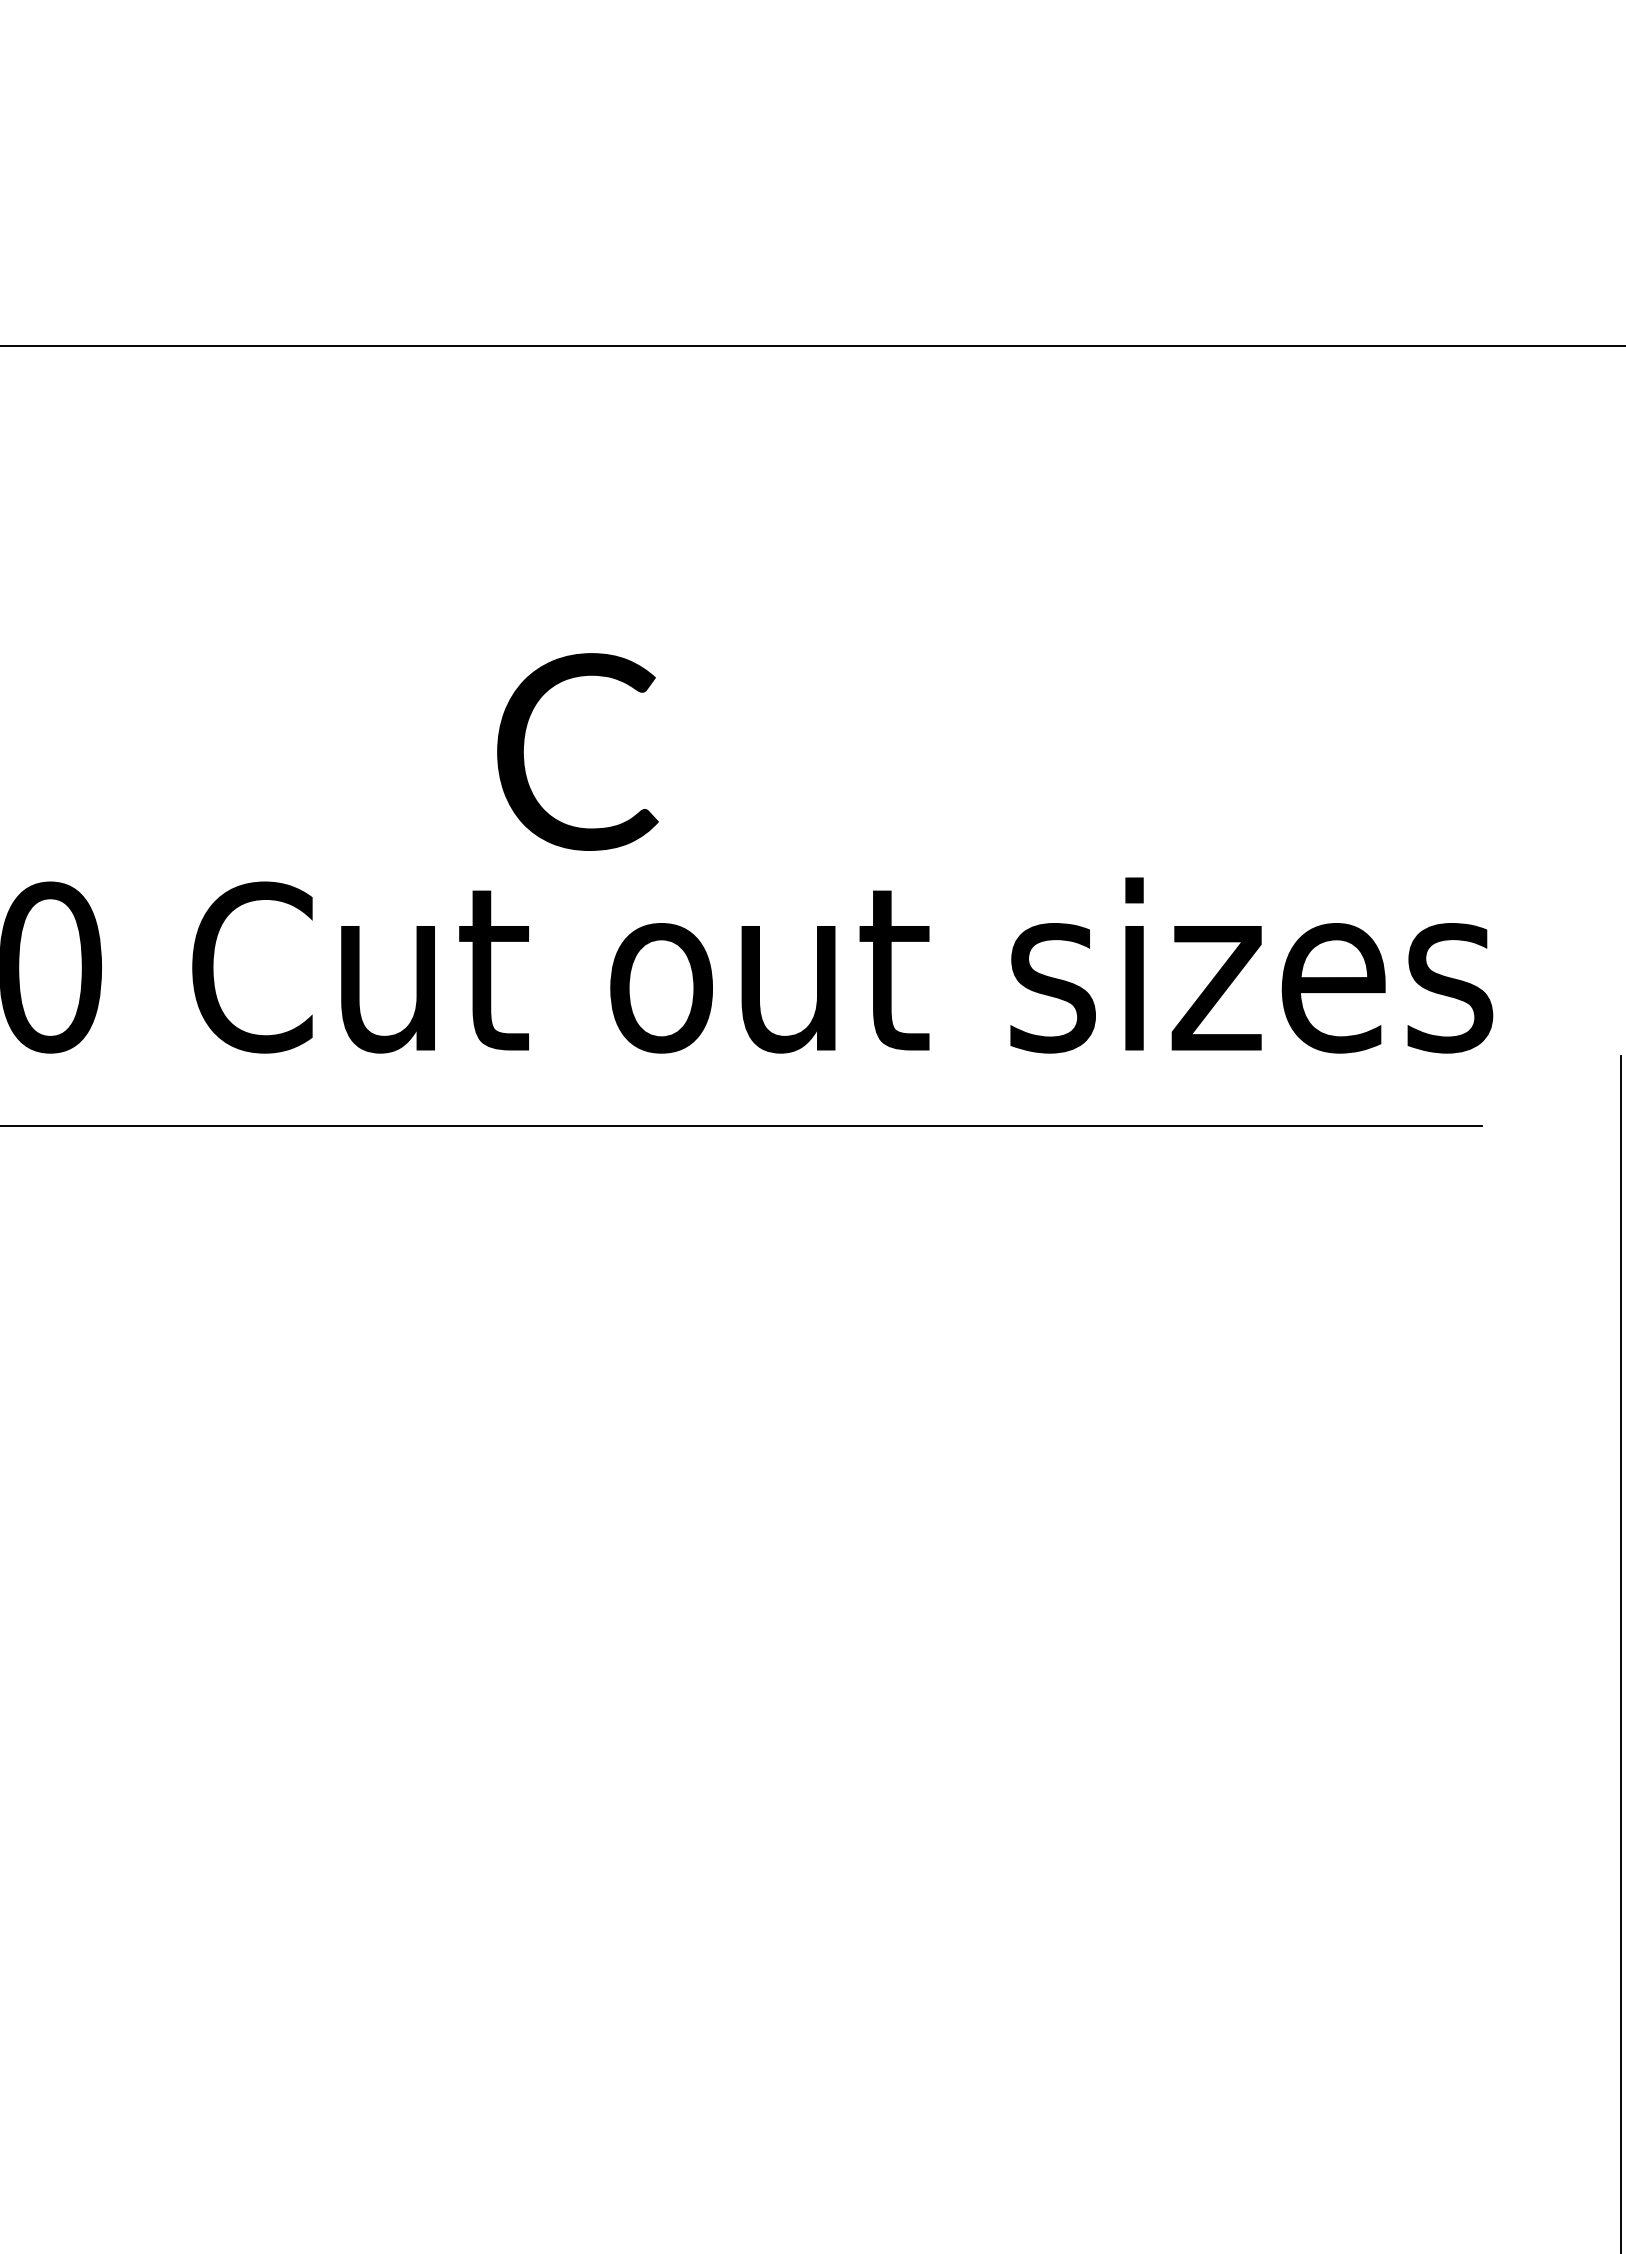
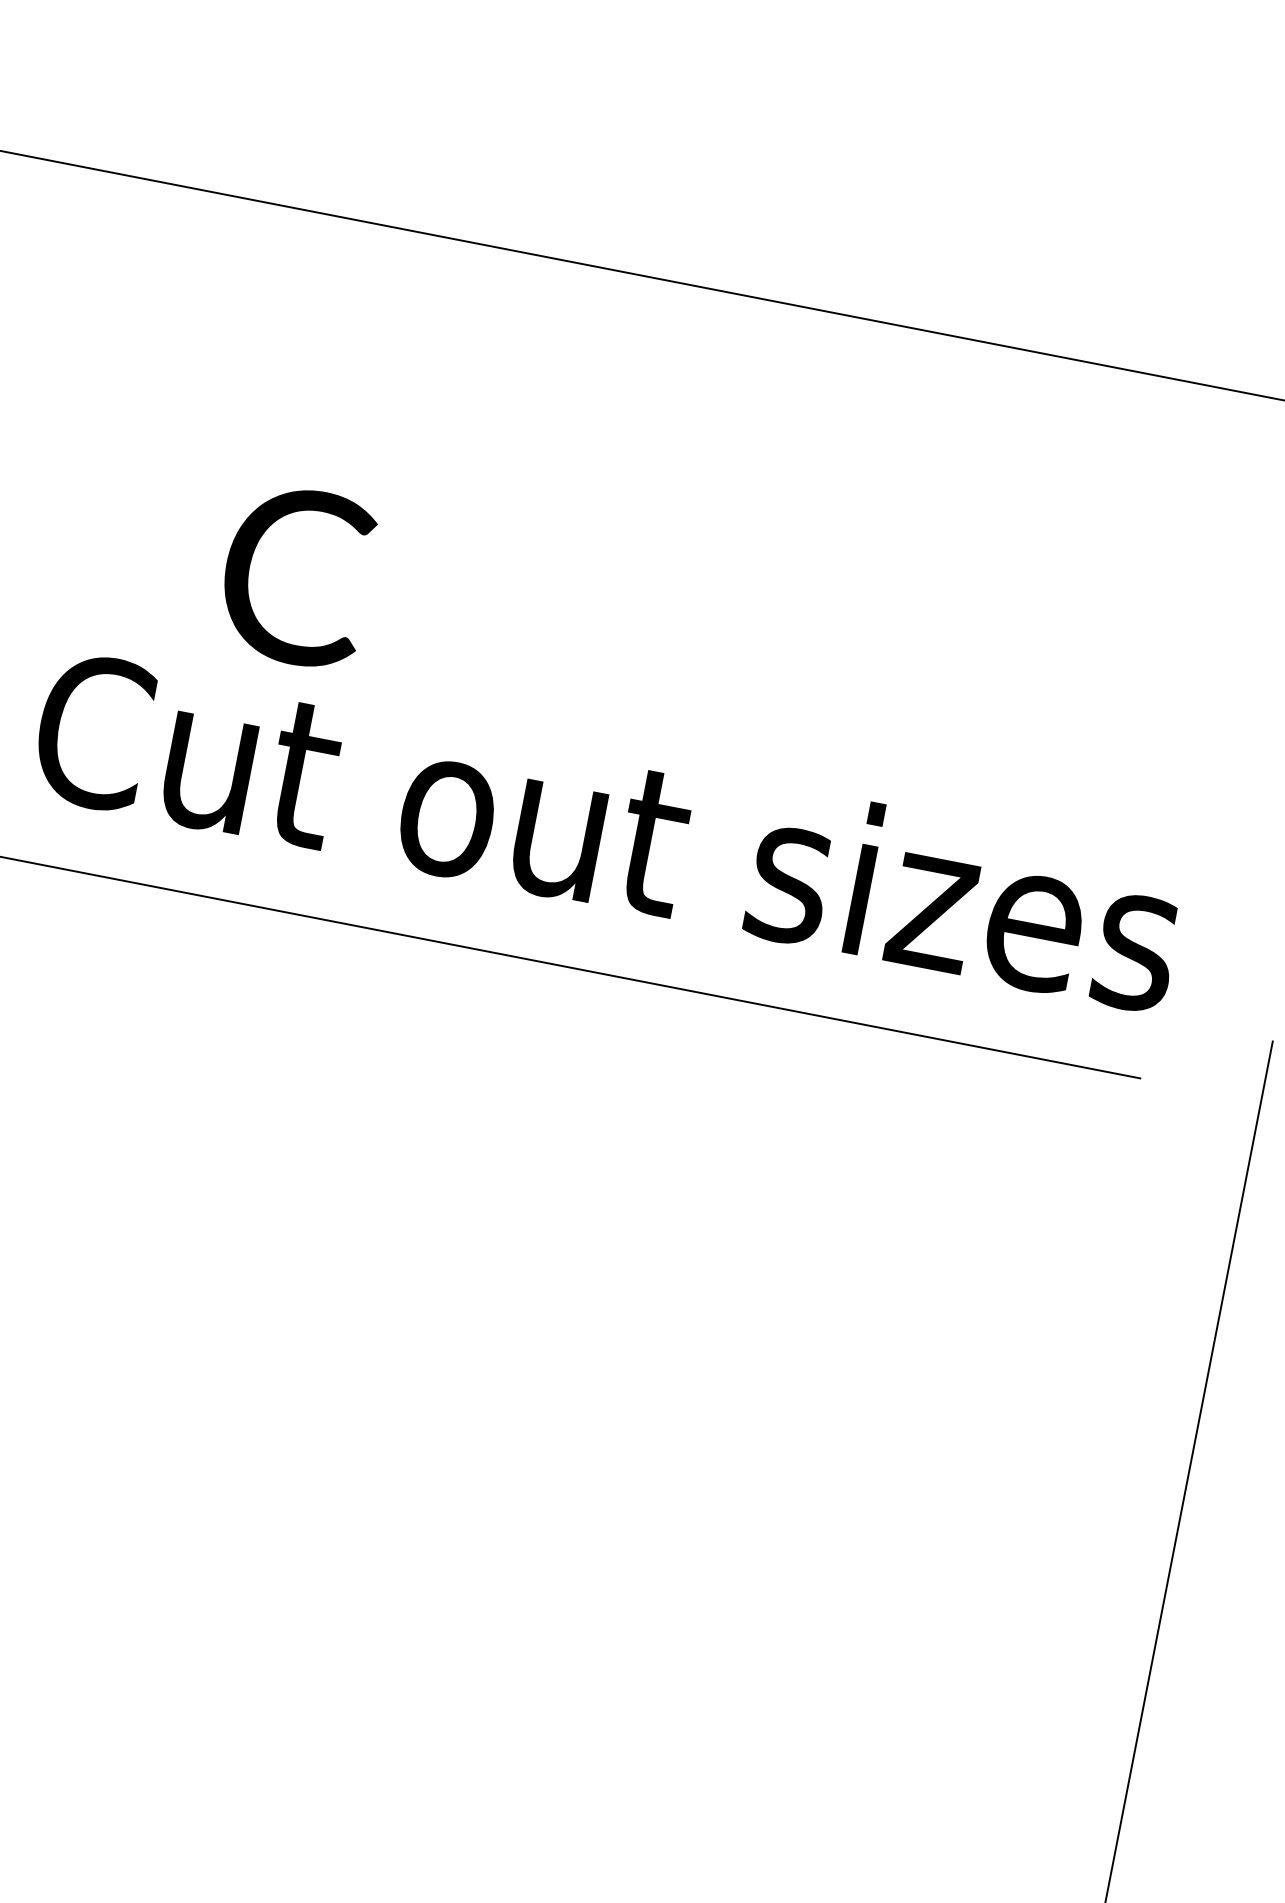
text: (577, 751) -> (296, 575), moved

